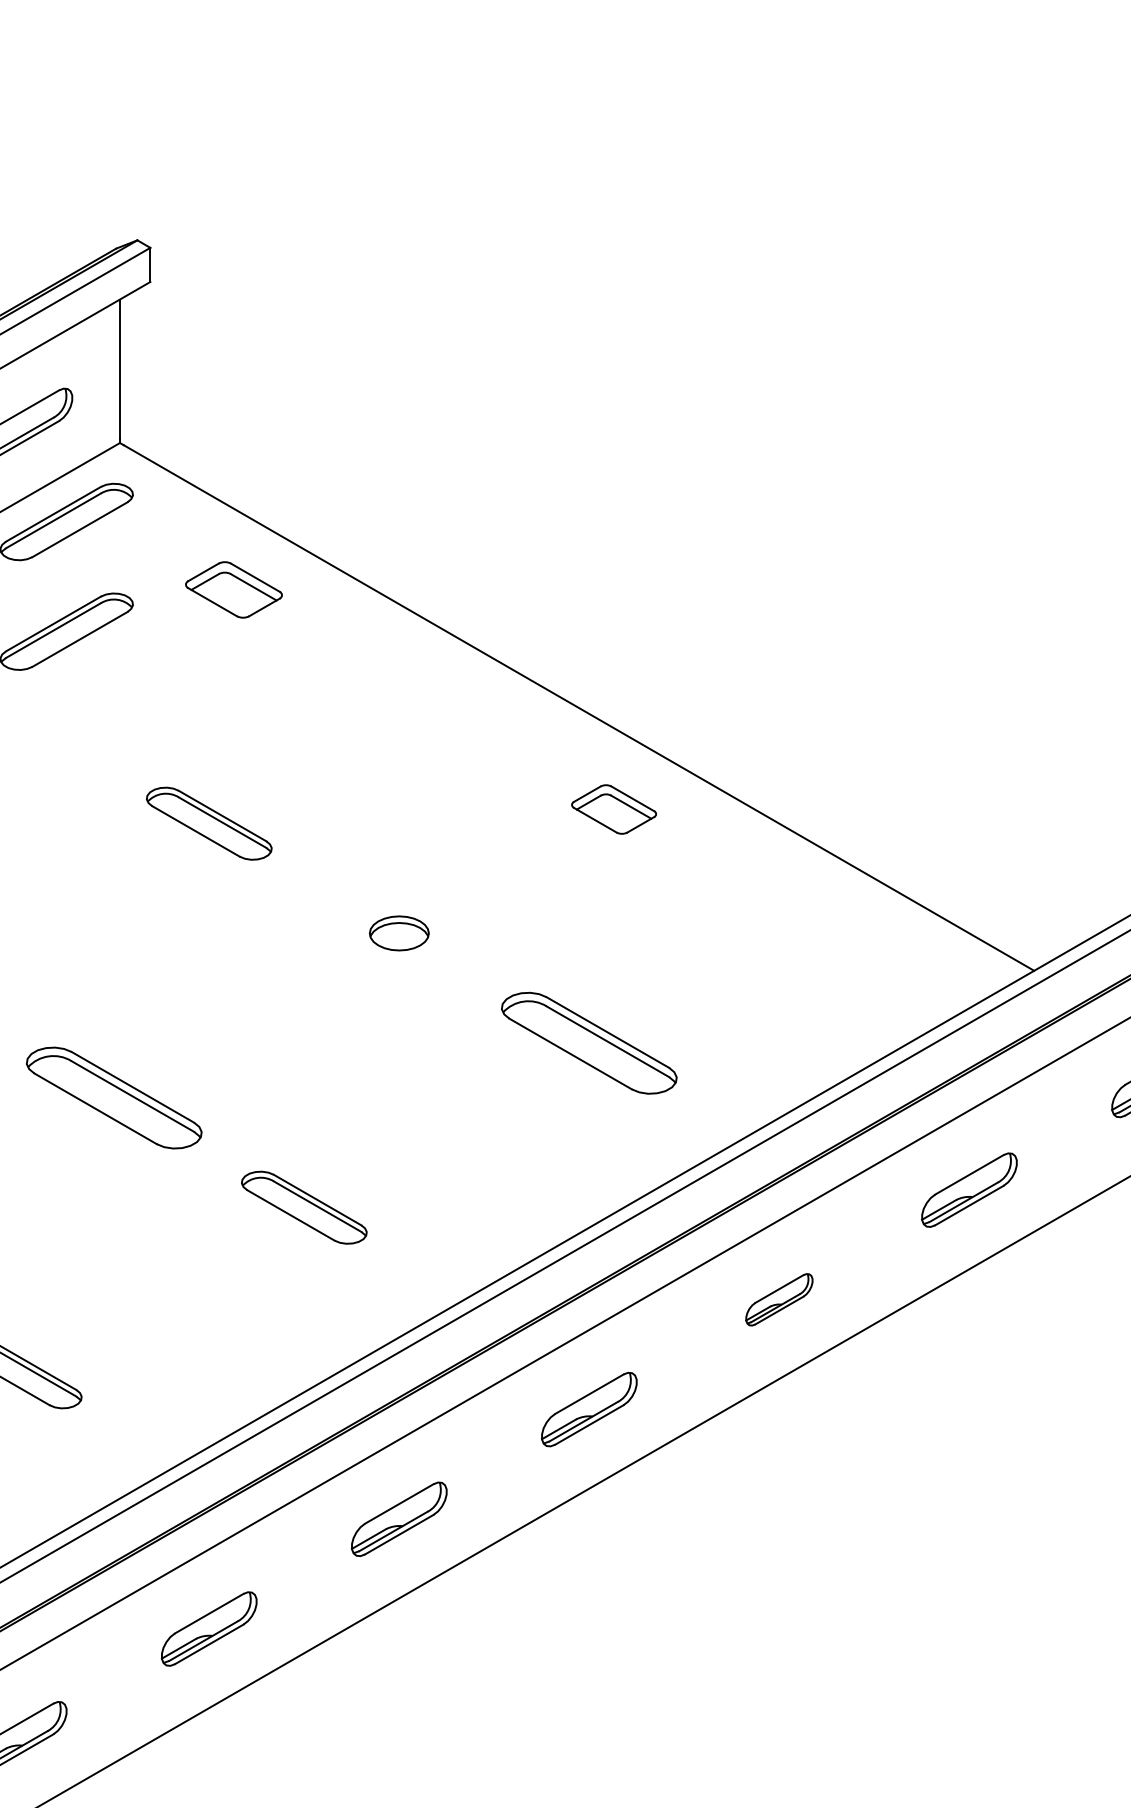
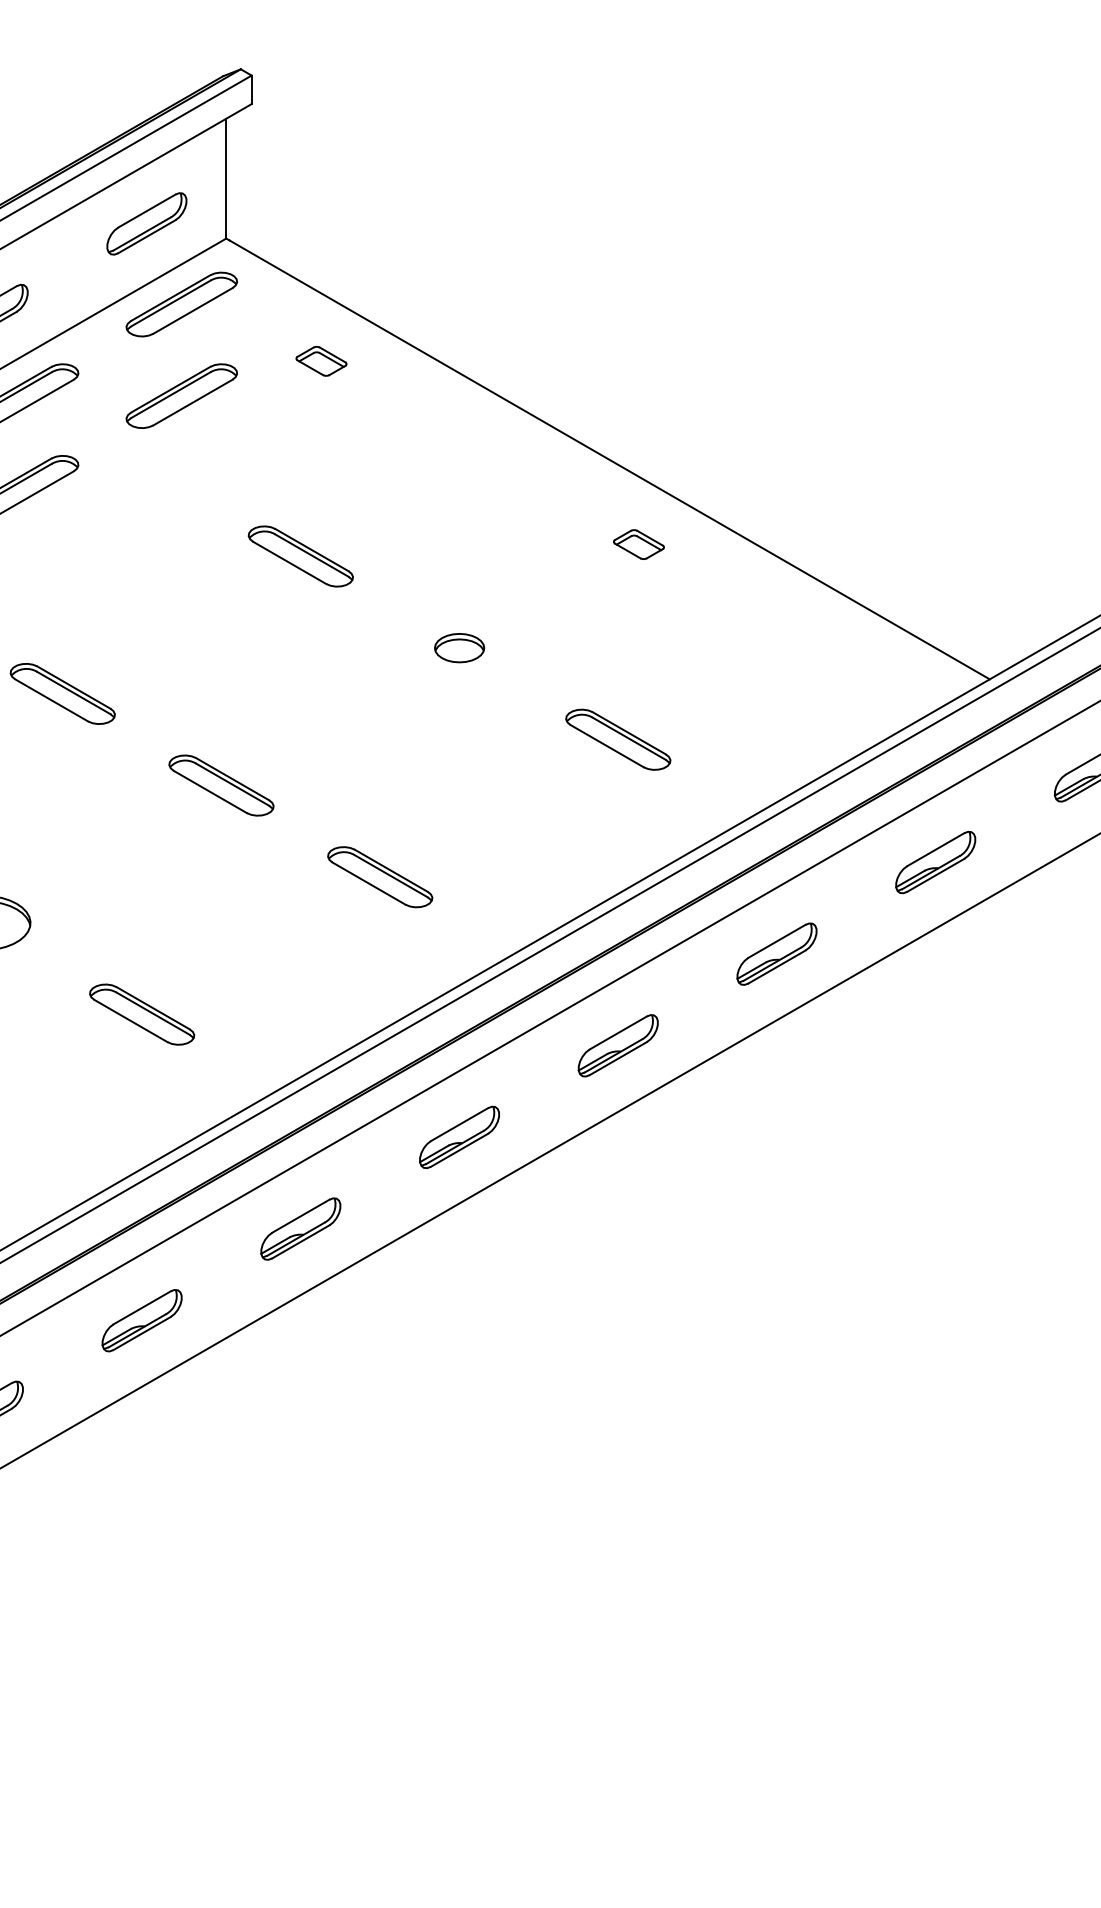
part: (233, 590) -> (321, 361), size x0.62
part: (613, 809) -> (638, 544), size x0.71
part: (589, 1042) -> (618, 739), size x0.71
part: (114, 1097) -> (221, 785), size x0.71
part: (778, 1299) -> (776, 953), size x1.43

